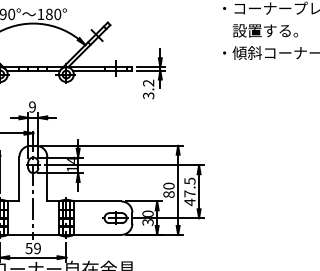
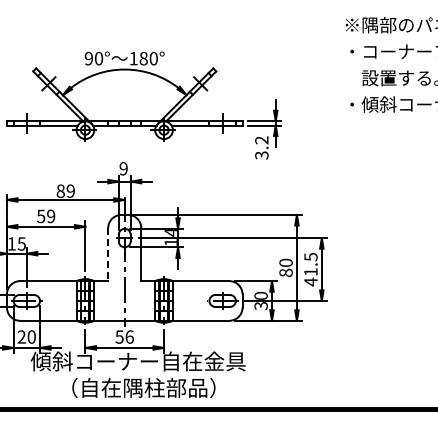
line: (19, 179) -> (108, 255), solid -> dashed
text: (189, 194) -> (310, 272), 47.5 -> 41.5
text: (37, 248) -> (129, 336), 59 -> 56

